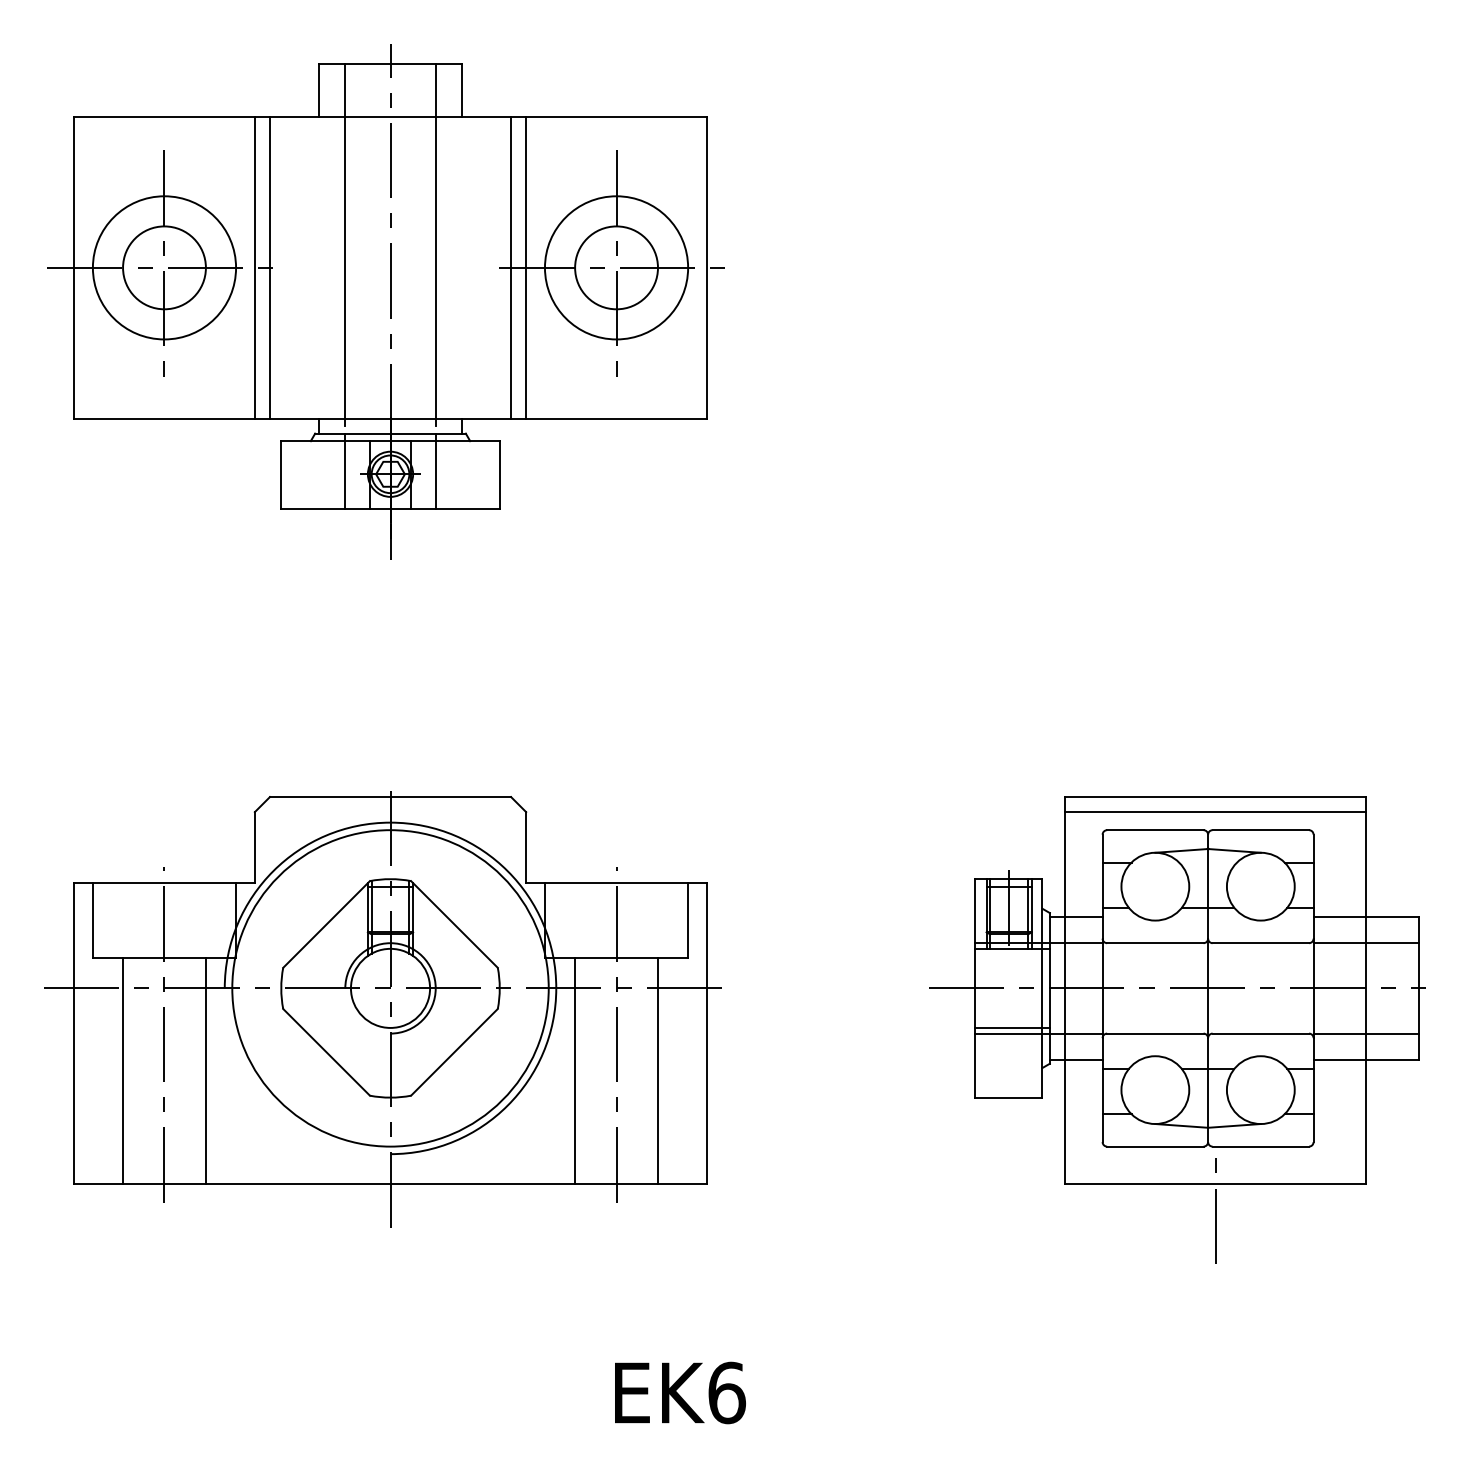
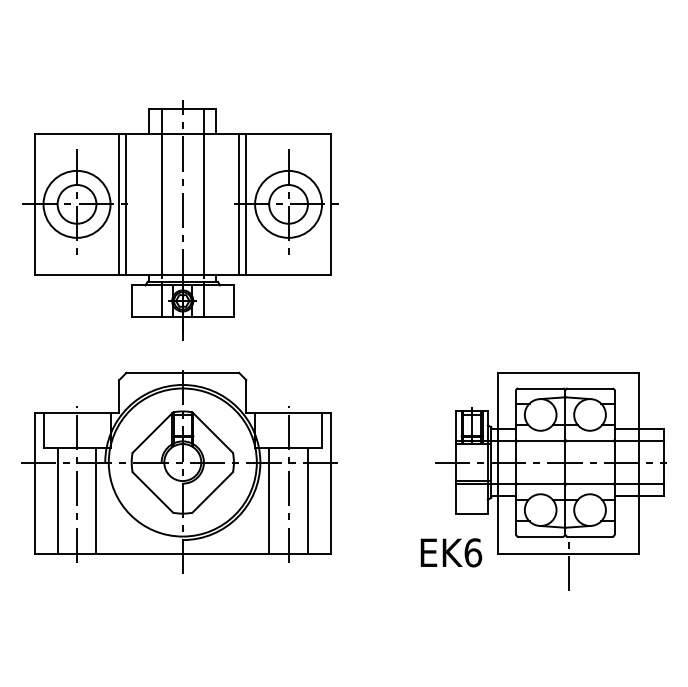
part: (385, 302) -> (180, 220), moved
line: (1214, 813) -> (568, 380), removed
text: (680, 1392) -> (451, 552), moved

